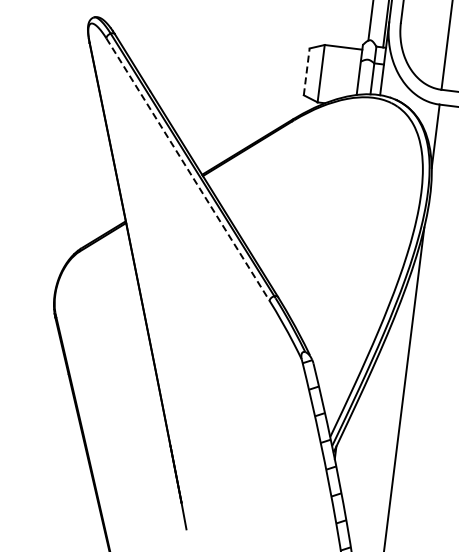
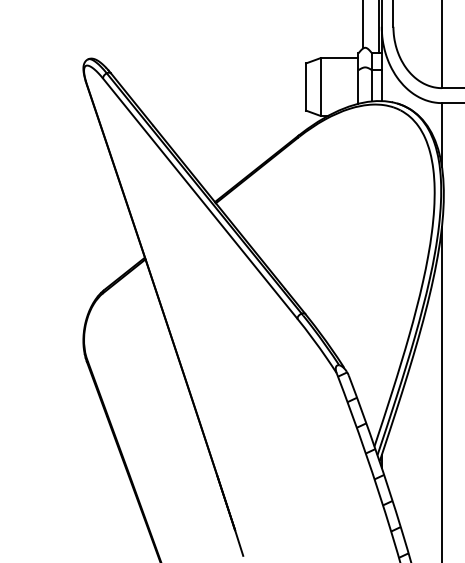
line: (307, 72) -> (306, 87), dashed -> solid
line: (188, 170) -> (200, 199), dashed -> solid

